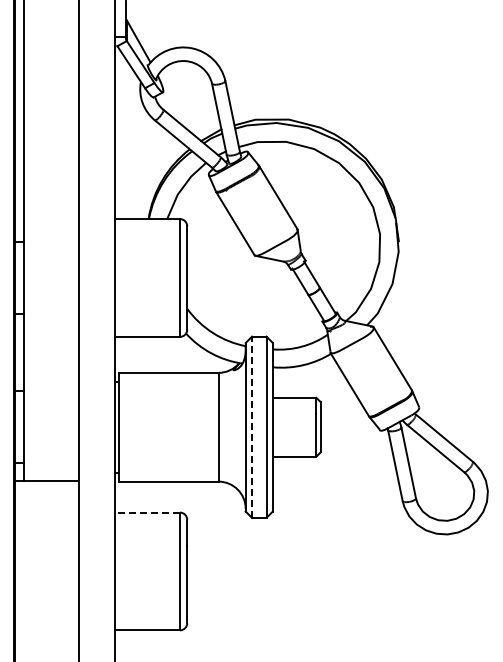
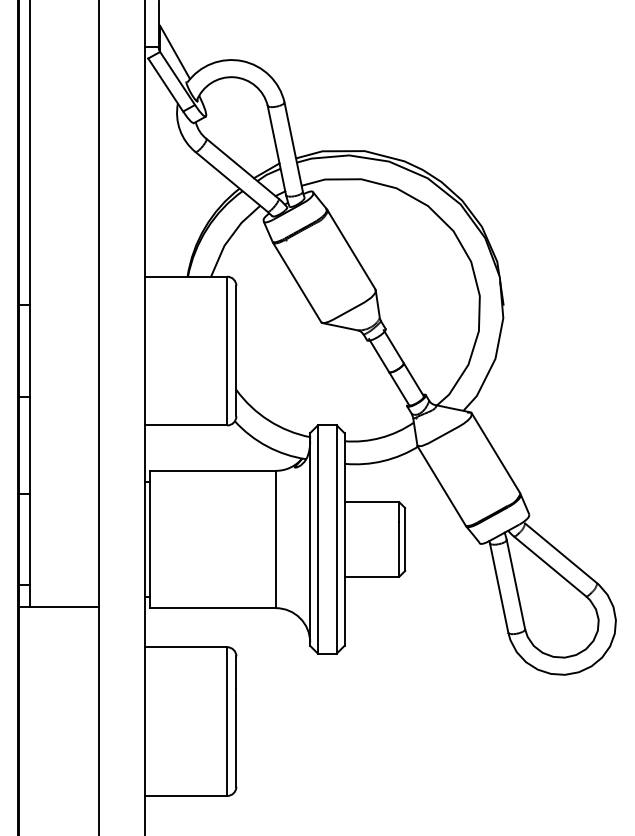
line: (252, 427) -> (318, 539), dashed -> solid
line: (147, 512) -> (186, 647), dashed -> solid

